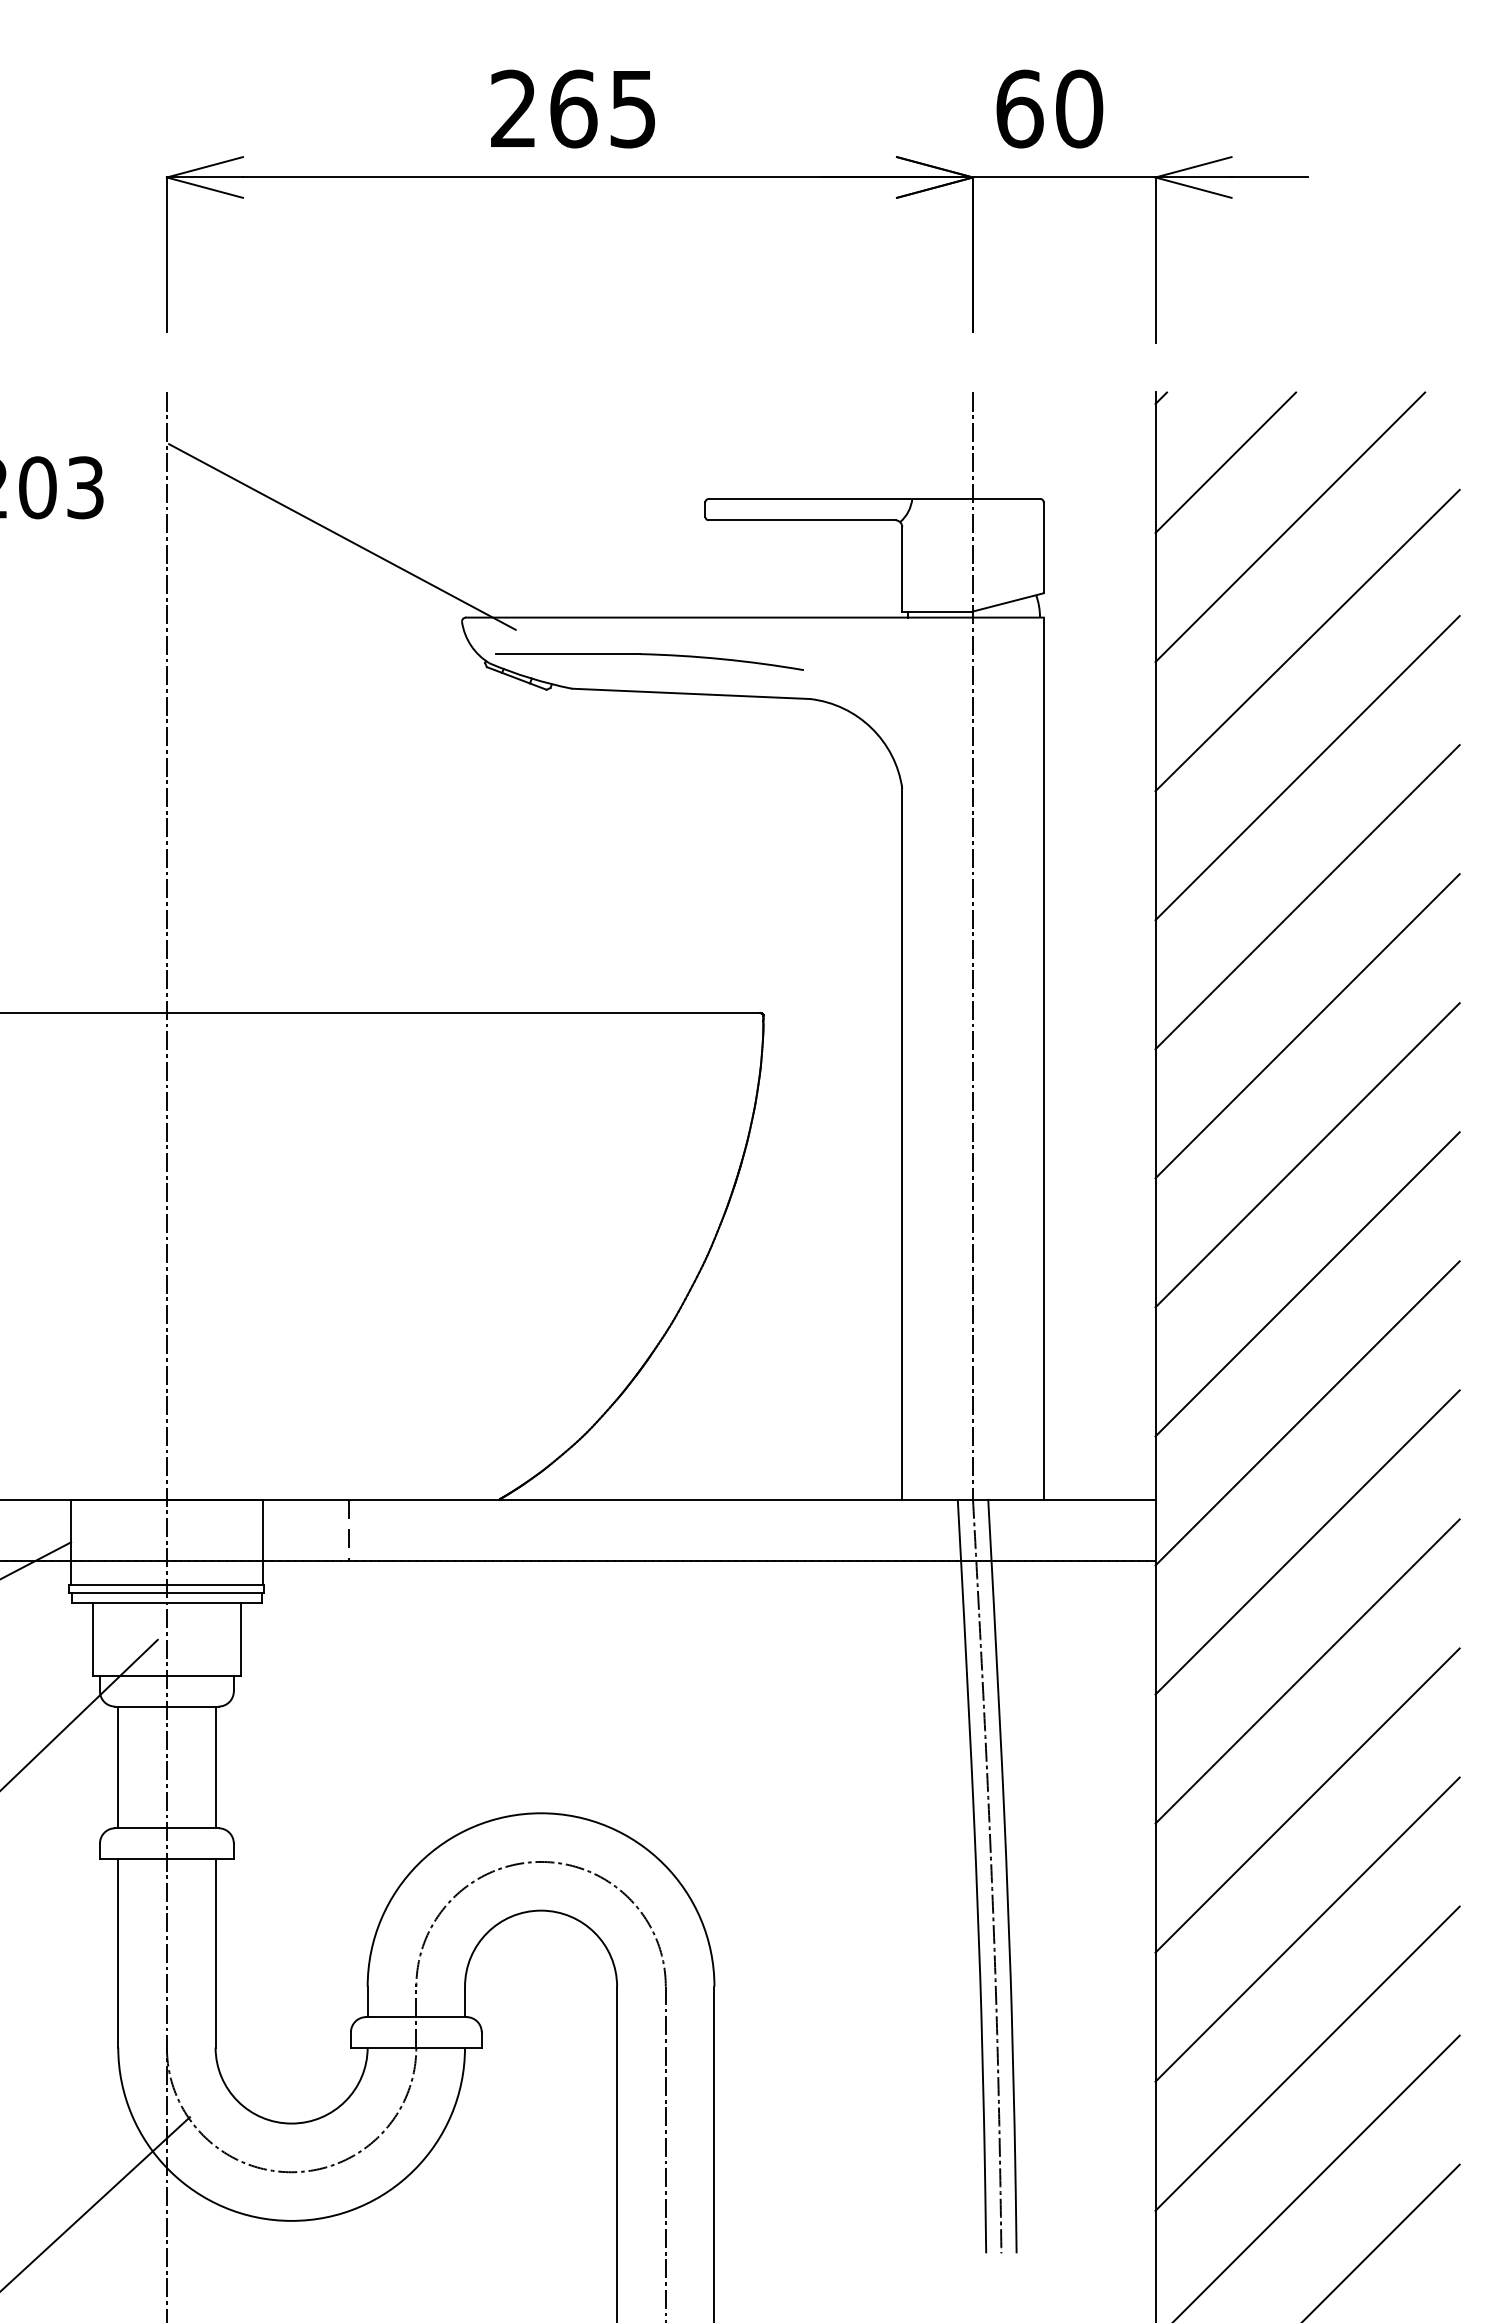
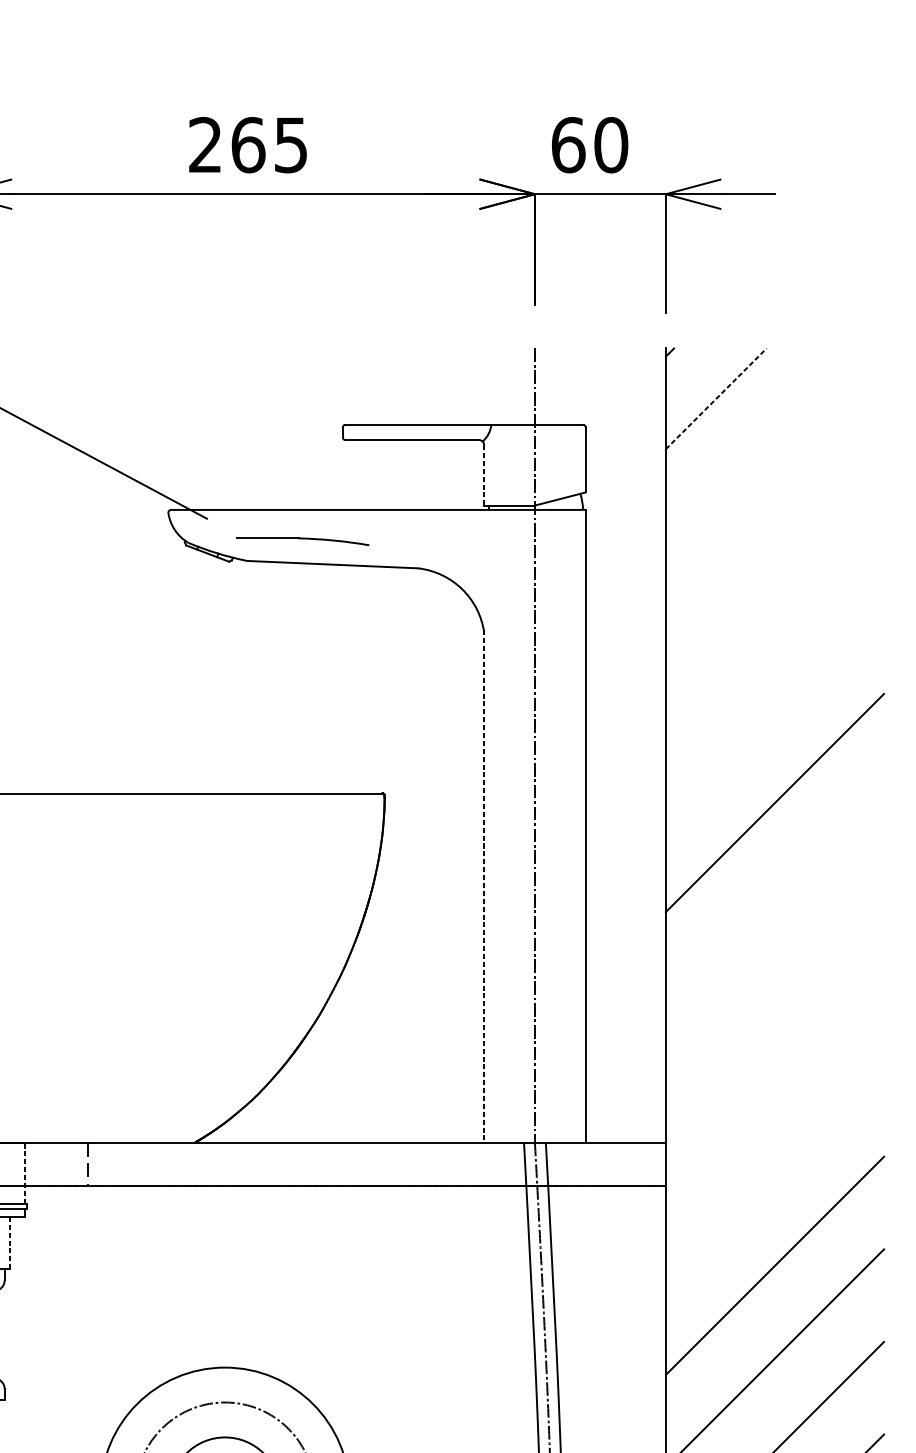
line: (1226, 462) -> (716, 398), solid -> dashed
line: (1290, 527) -> (762, 445), removed
line: (902, 569) -> (484, 475), solid -> dashed
line: (1307, 640) -> (774, 526), removed
part: (649, 661) -> (302, 541), size x0.6
line: (1307, 768) -> (774, 618), removed
line: (1307, 897) -> (774, 710), removed
line: (902, 1143) -> (484, 887), solid -> dashed
line: (1307, 1155) -> (774, 895), removed
line: (1307, 1284) -> (774, 988), removed
line: (1307, 1413) -> (774, 1080), removed
line: (262, 1542) -> (25, 1173), solid -> dashed
line: (1307, 1542) -> (774, 1173), removed
line: (240, 1639) -> (9, 1242), solid -> dashed

